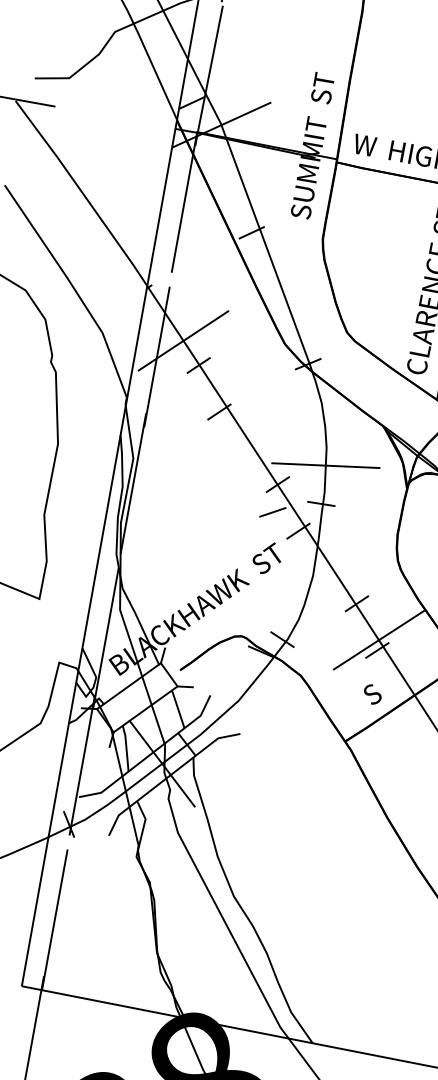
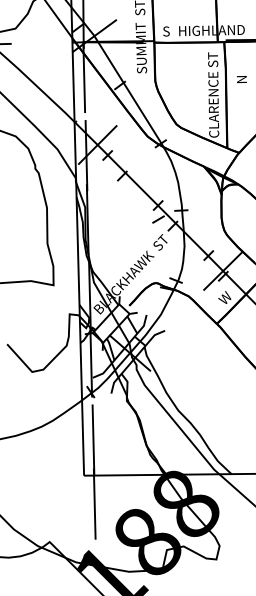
text: (363, 144) -> (165, 31), W -> S
line: (325, 465) -> (179, 191), removed
text: (370, 692) -> (224, 297), S -> W

